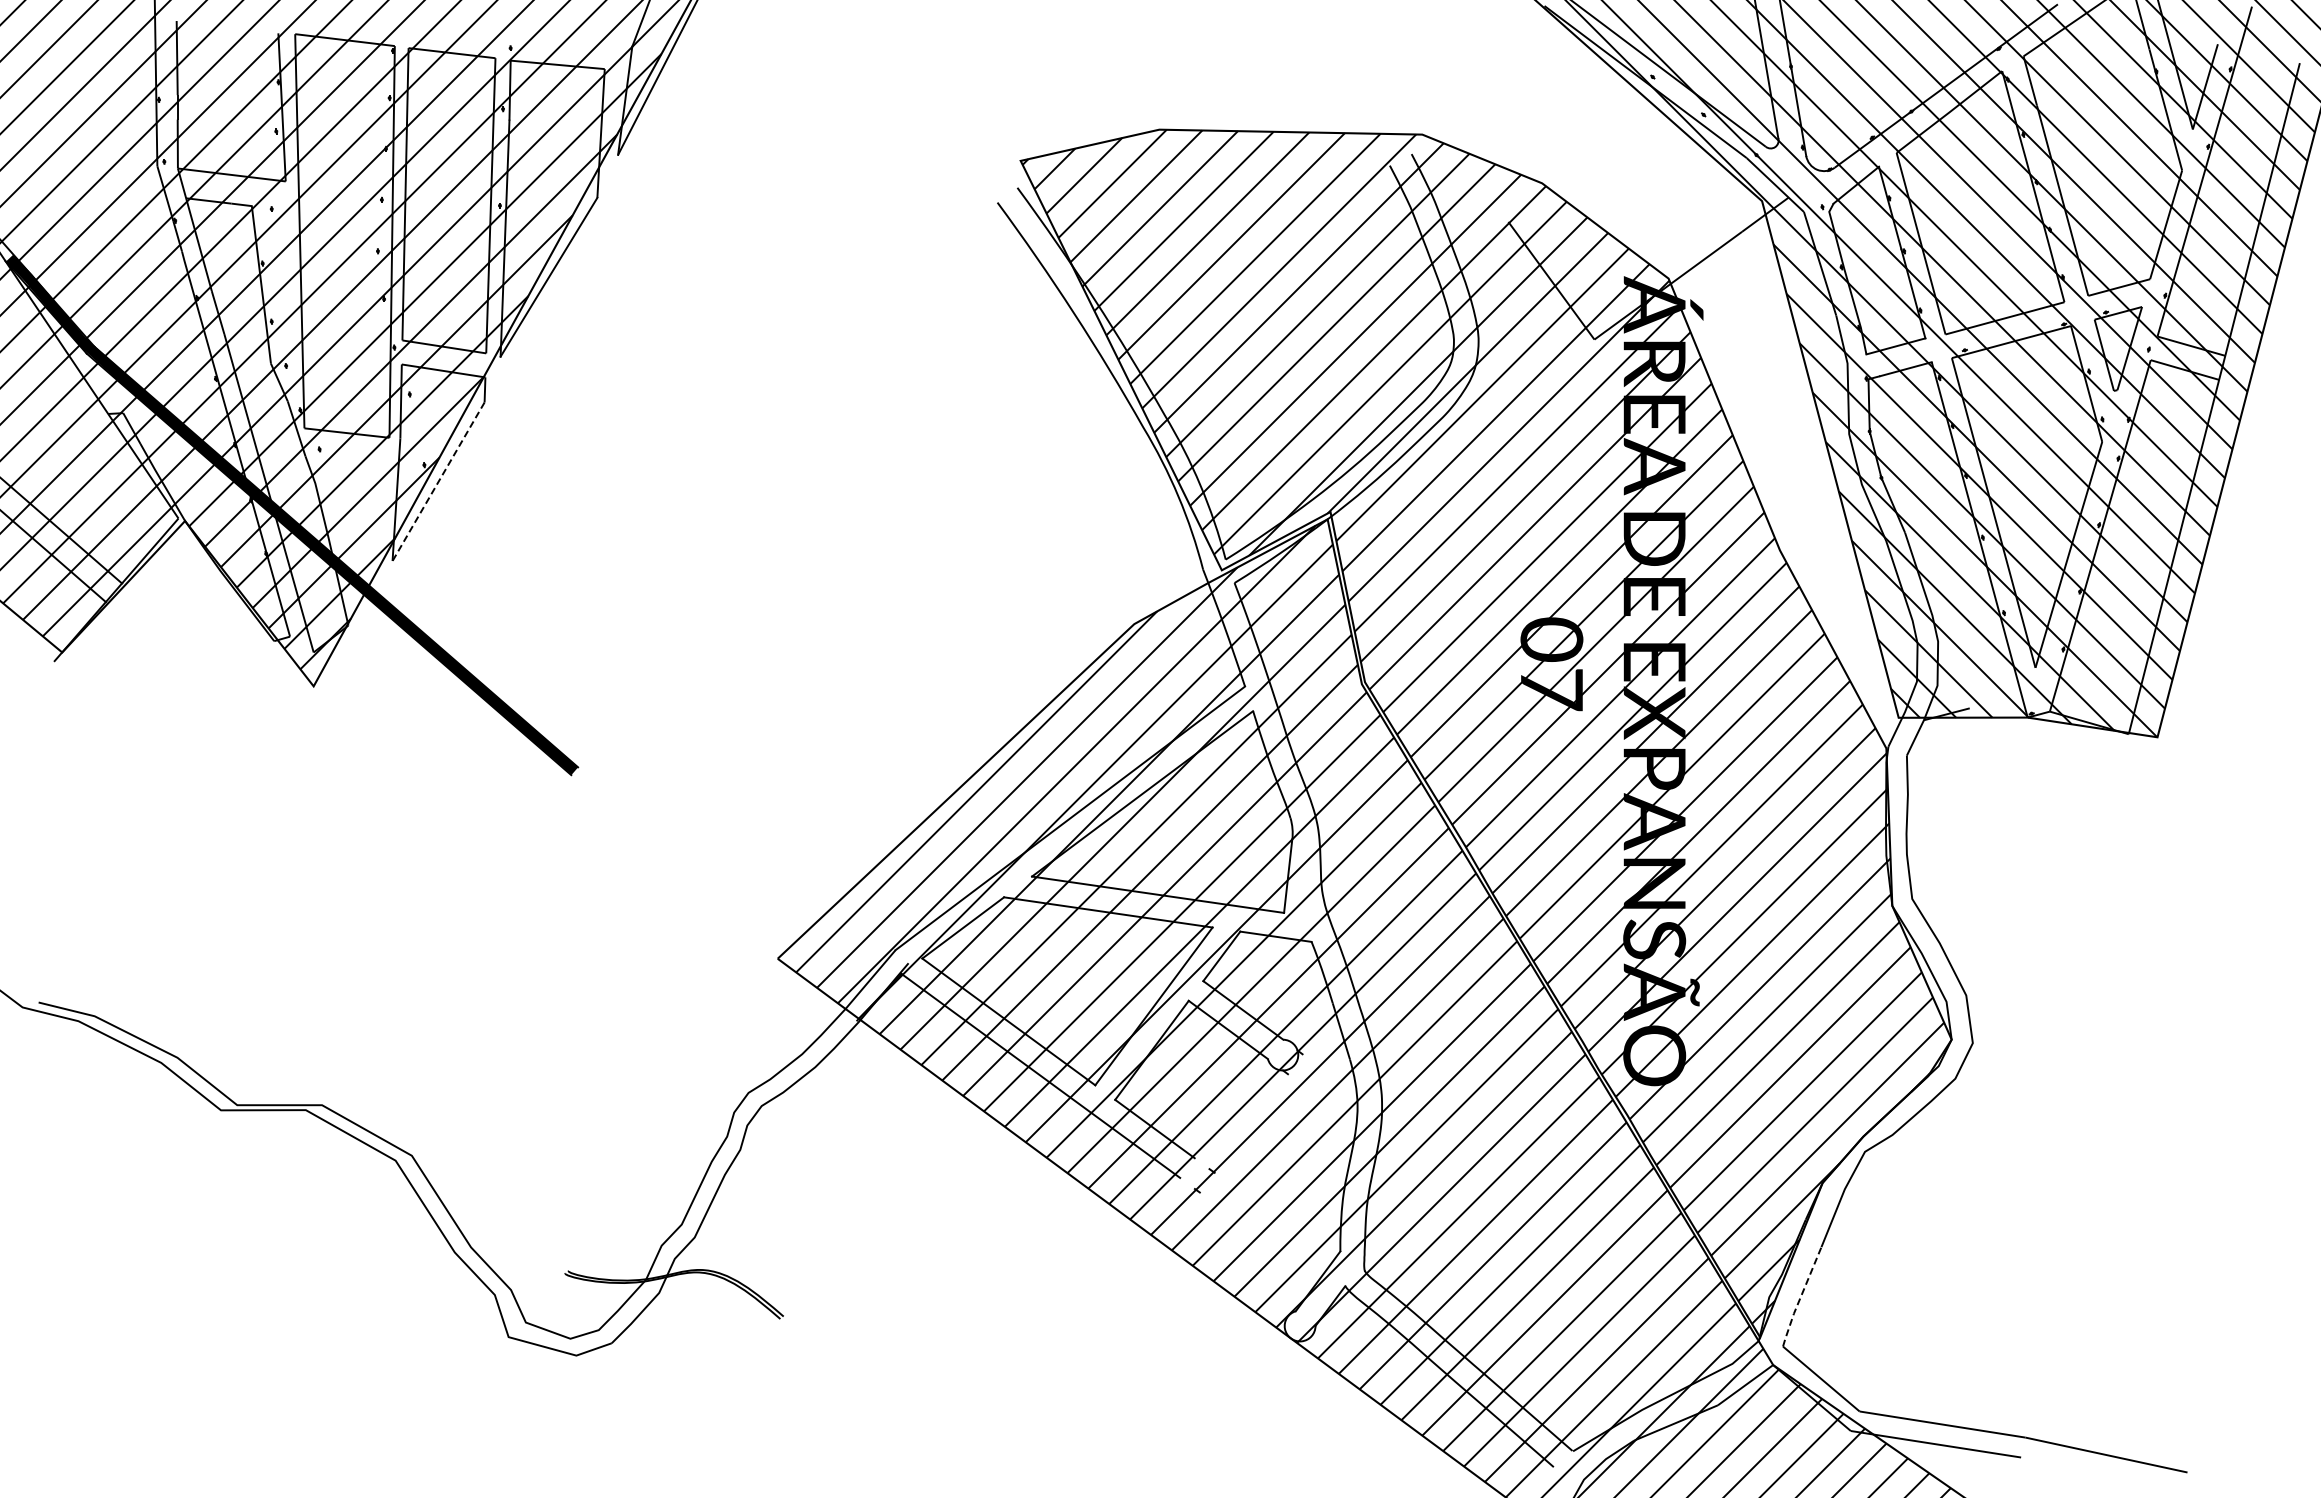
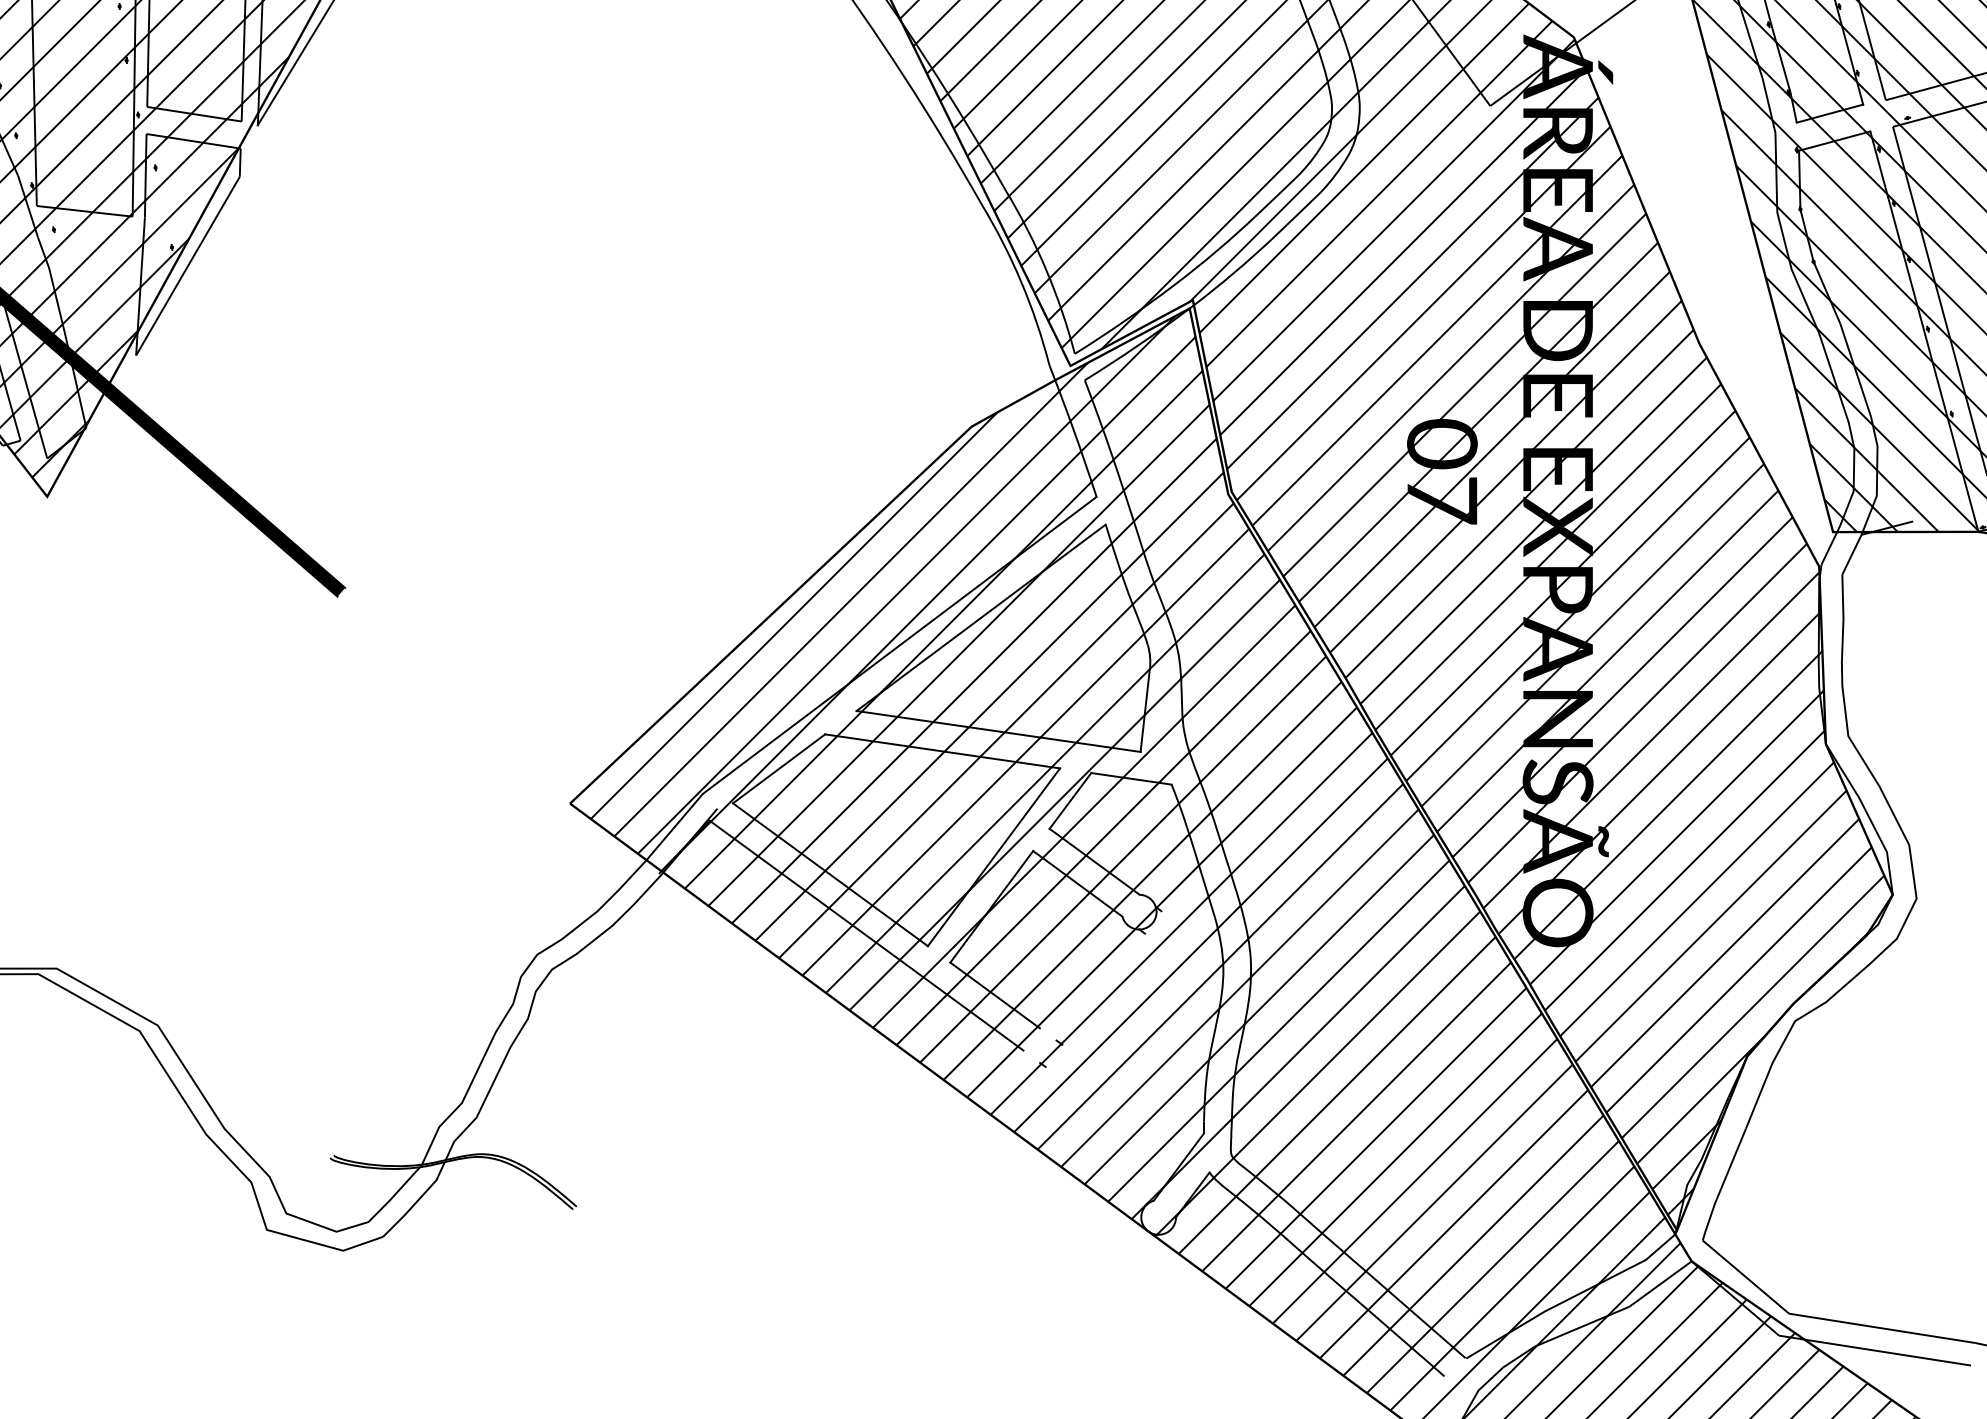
line: (438, 481) -> (187, 265), dashed -> solid
line: (1800, 1297) -> (1722, 1185), dashed -> solid

